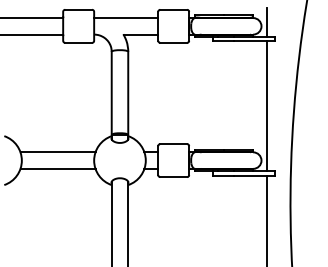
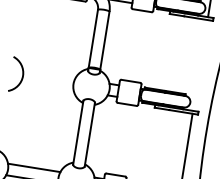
line: (267, 106) -> (200, 65), removed
line: (57, 152) -> (48, 74), removed
line: (57, 168) -> (47, 85), removed

